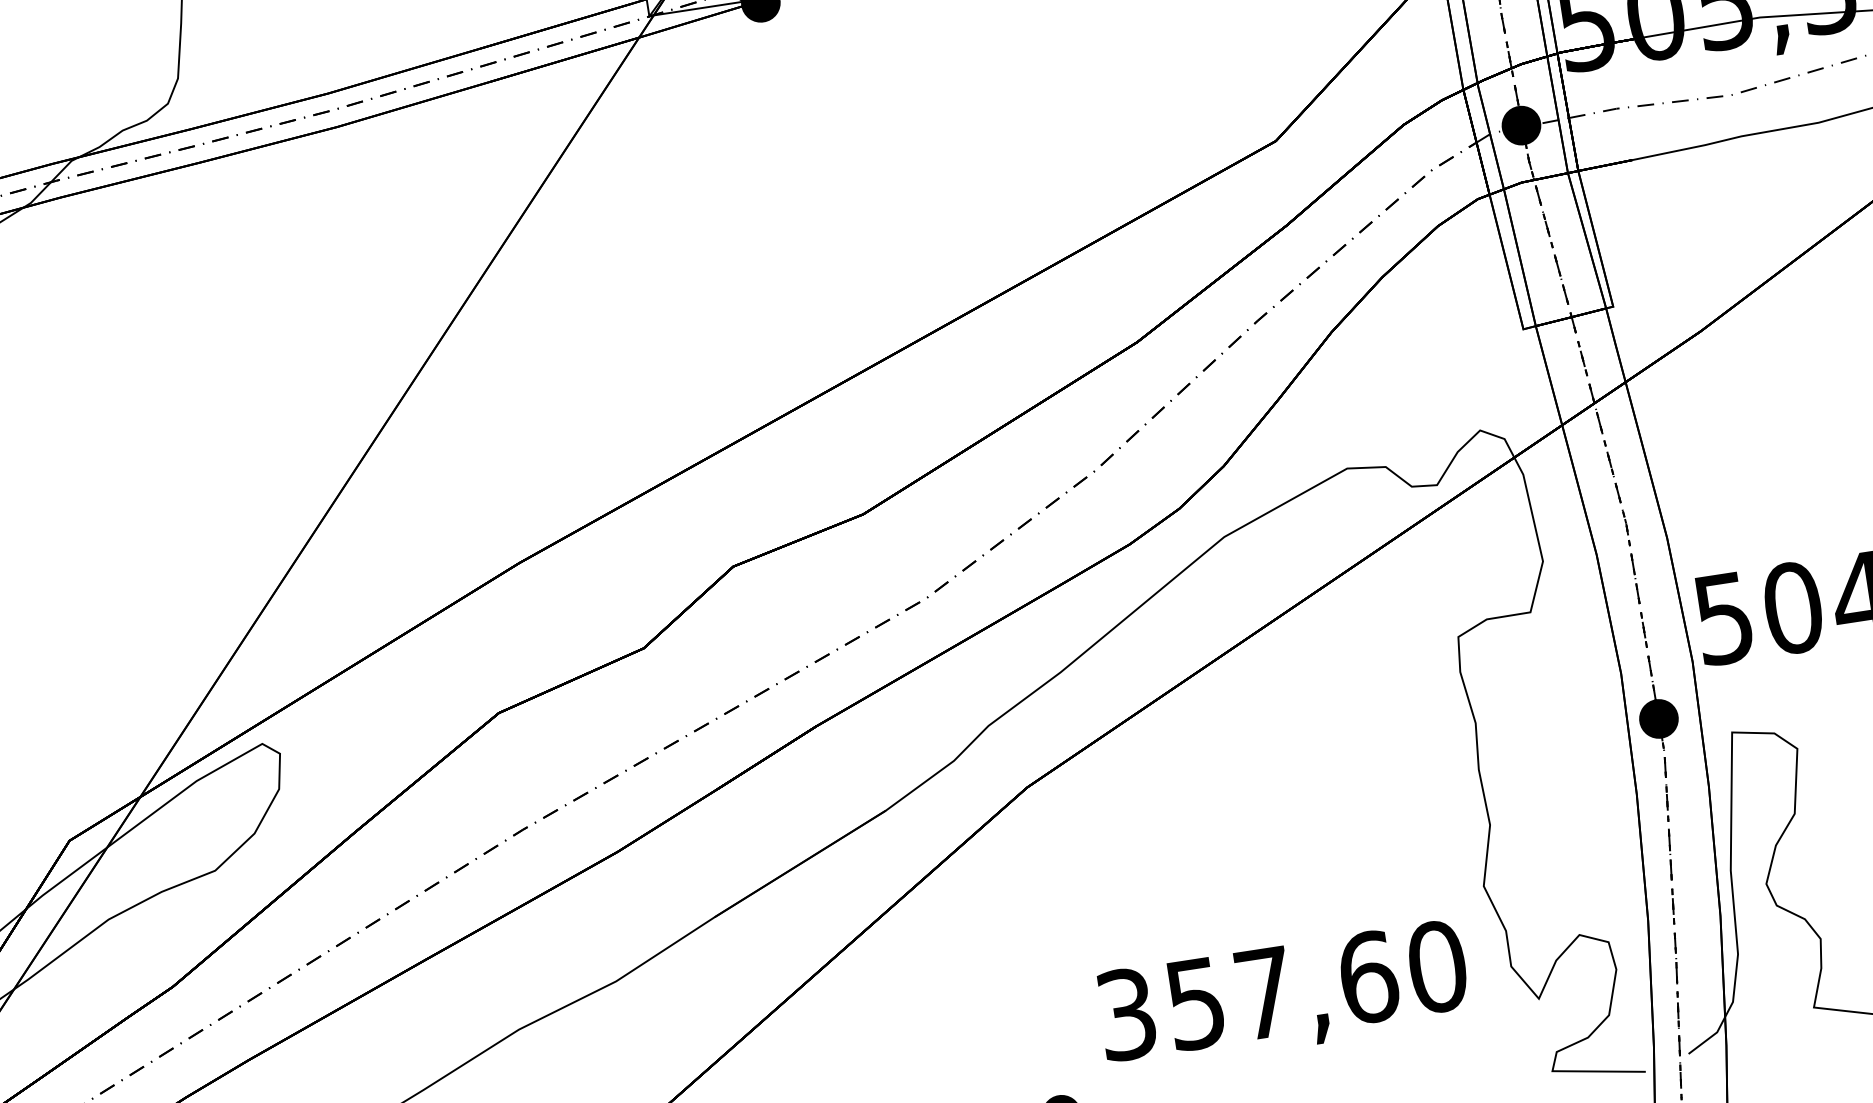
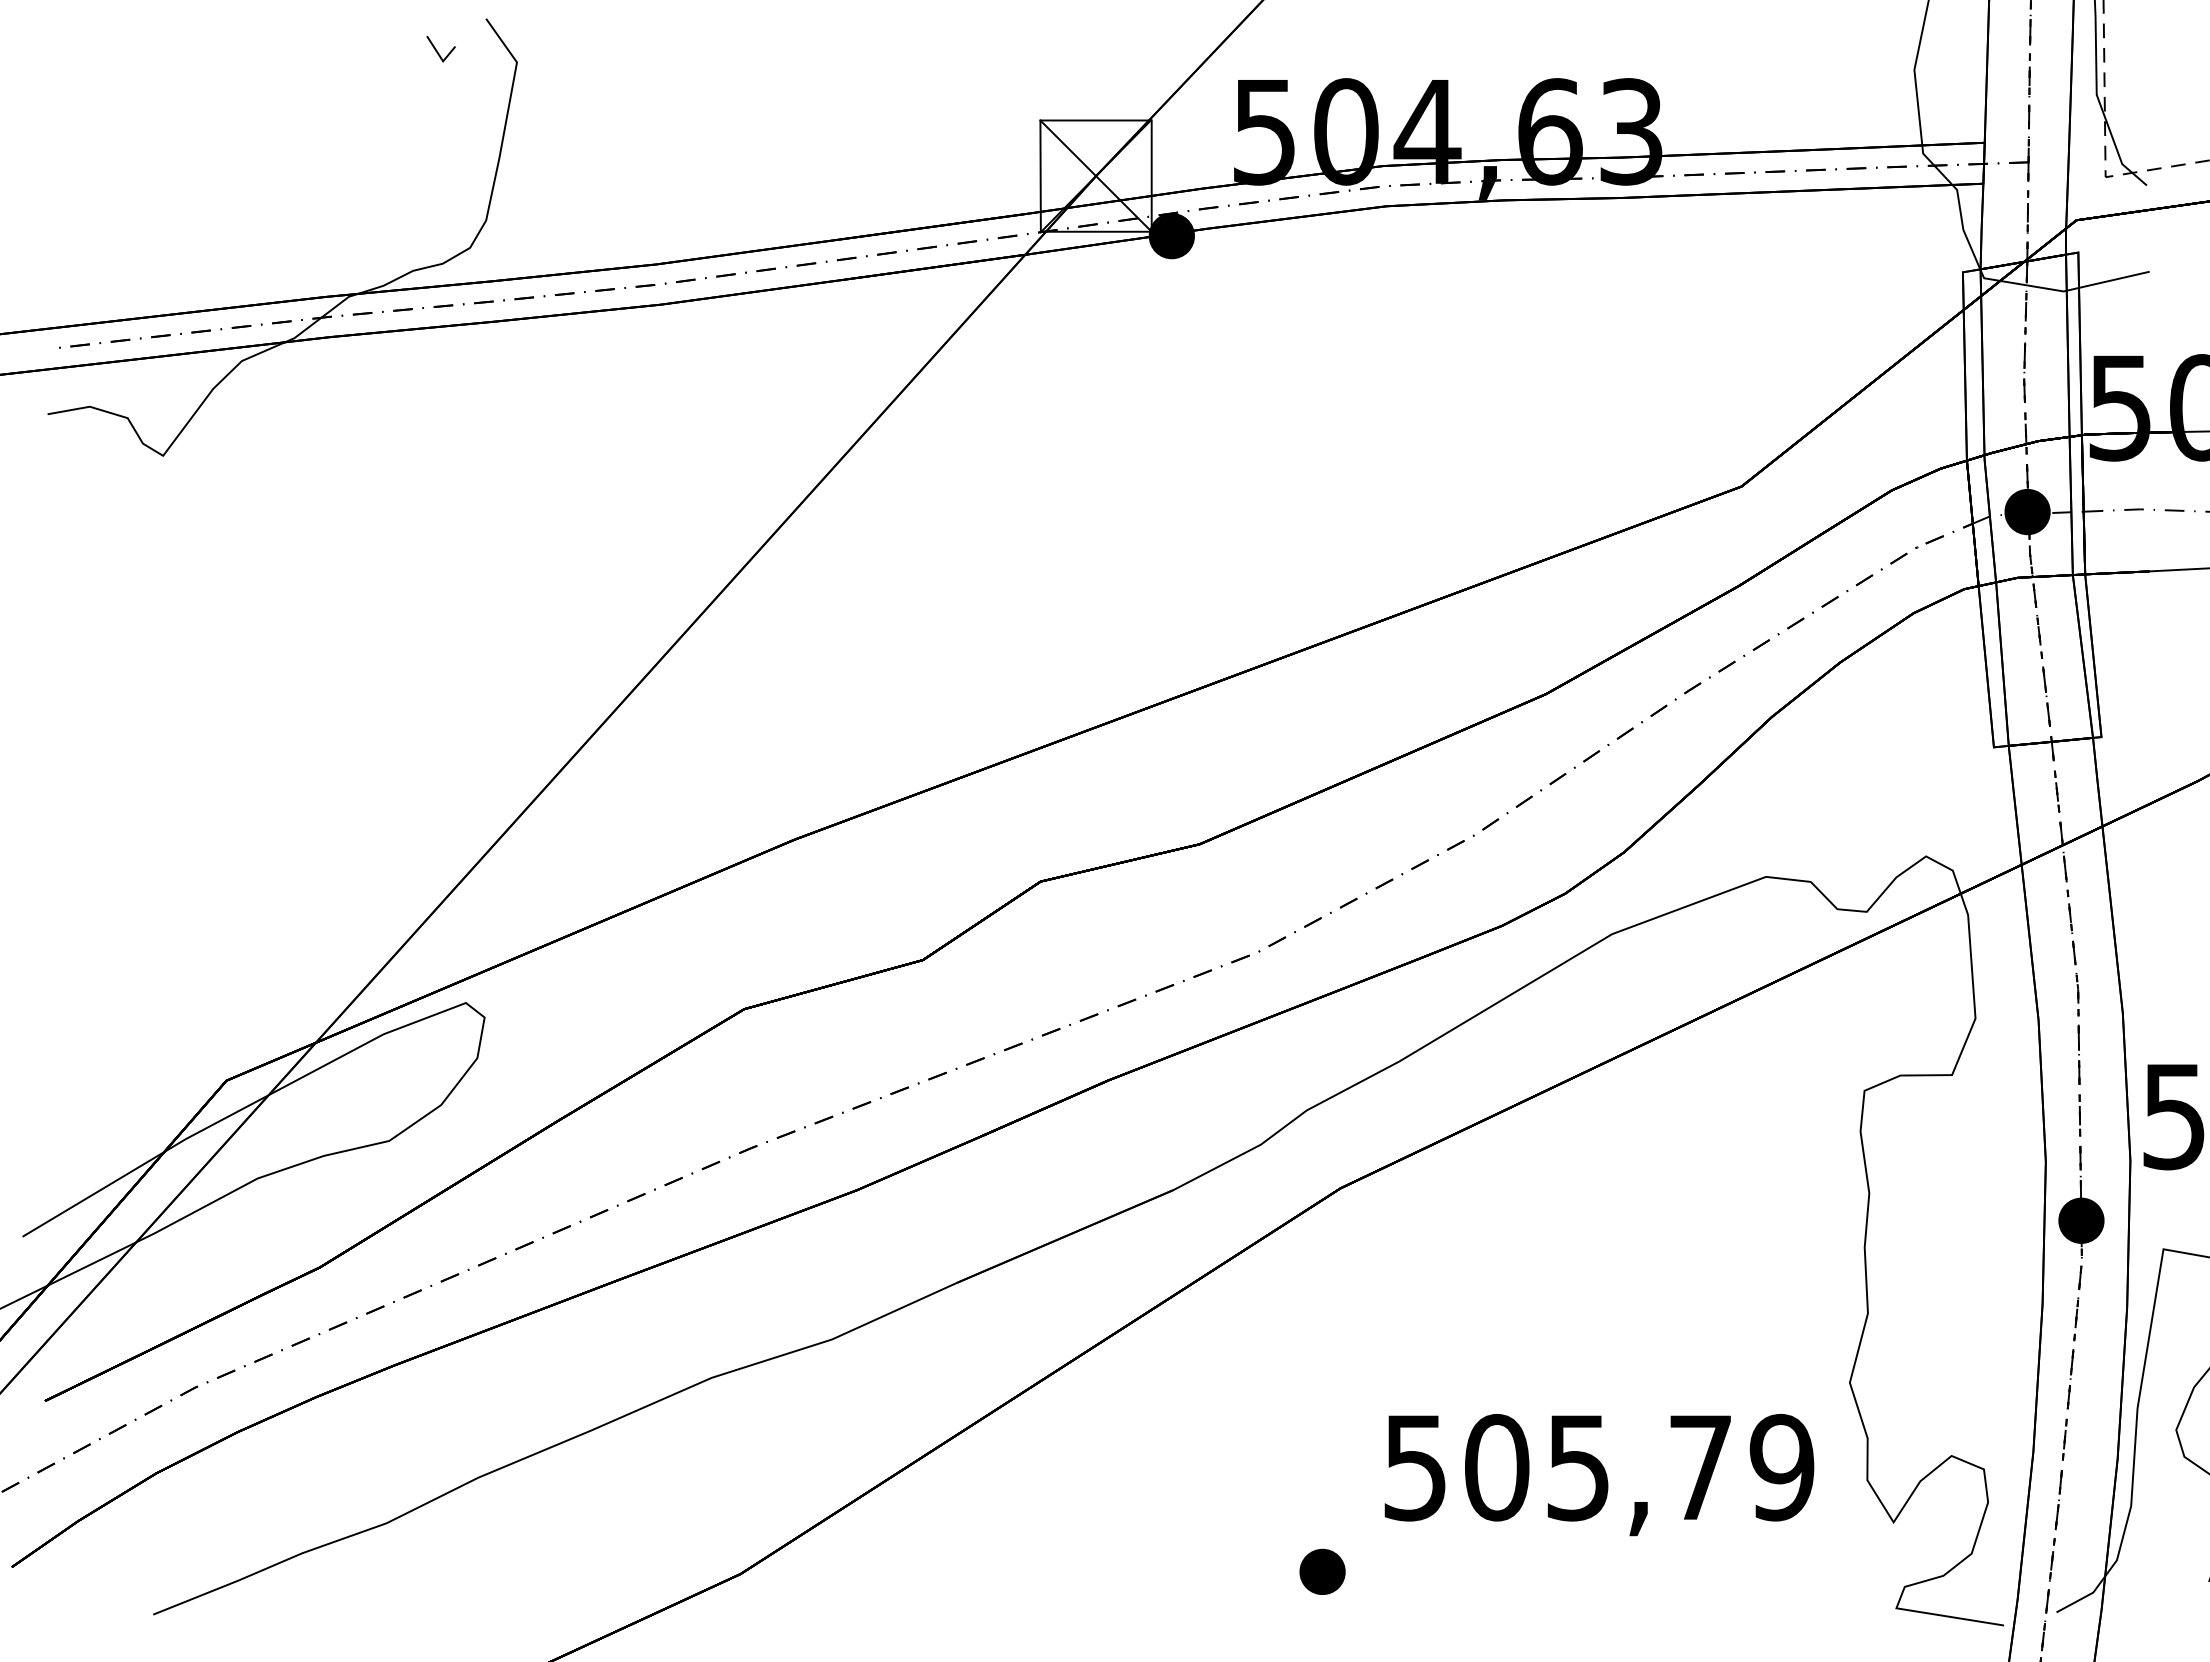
text: (1282, 990) -> (1599, 1467), 357,60 -> 505,79

